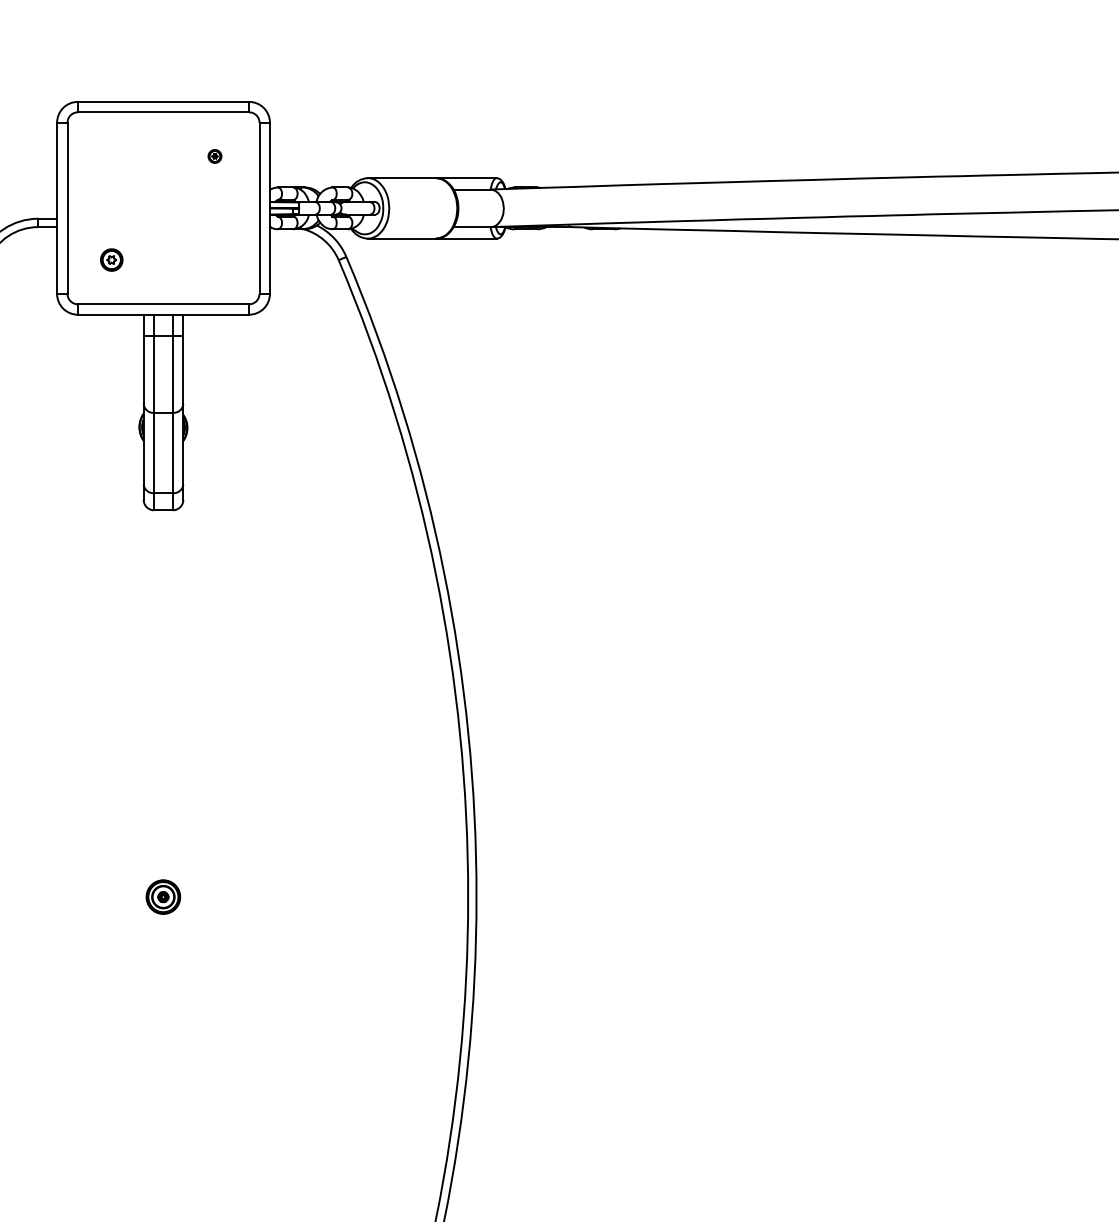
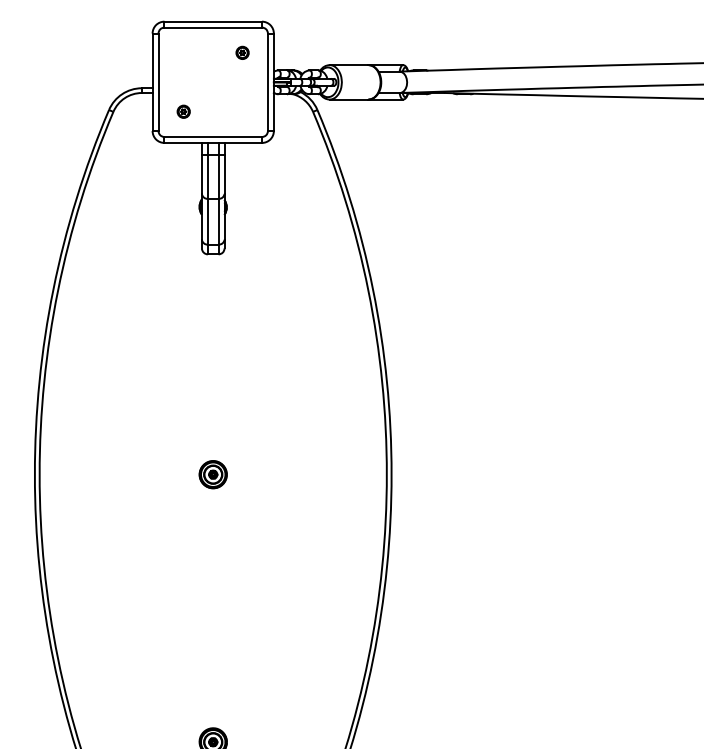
part: (214, 155) -> (242, 52), size x1.67
part: (162, 896) -> (212, 474), size x1.43

